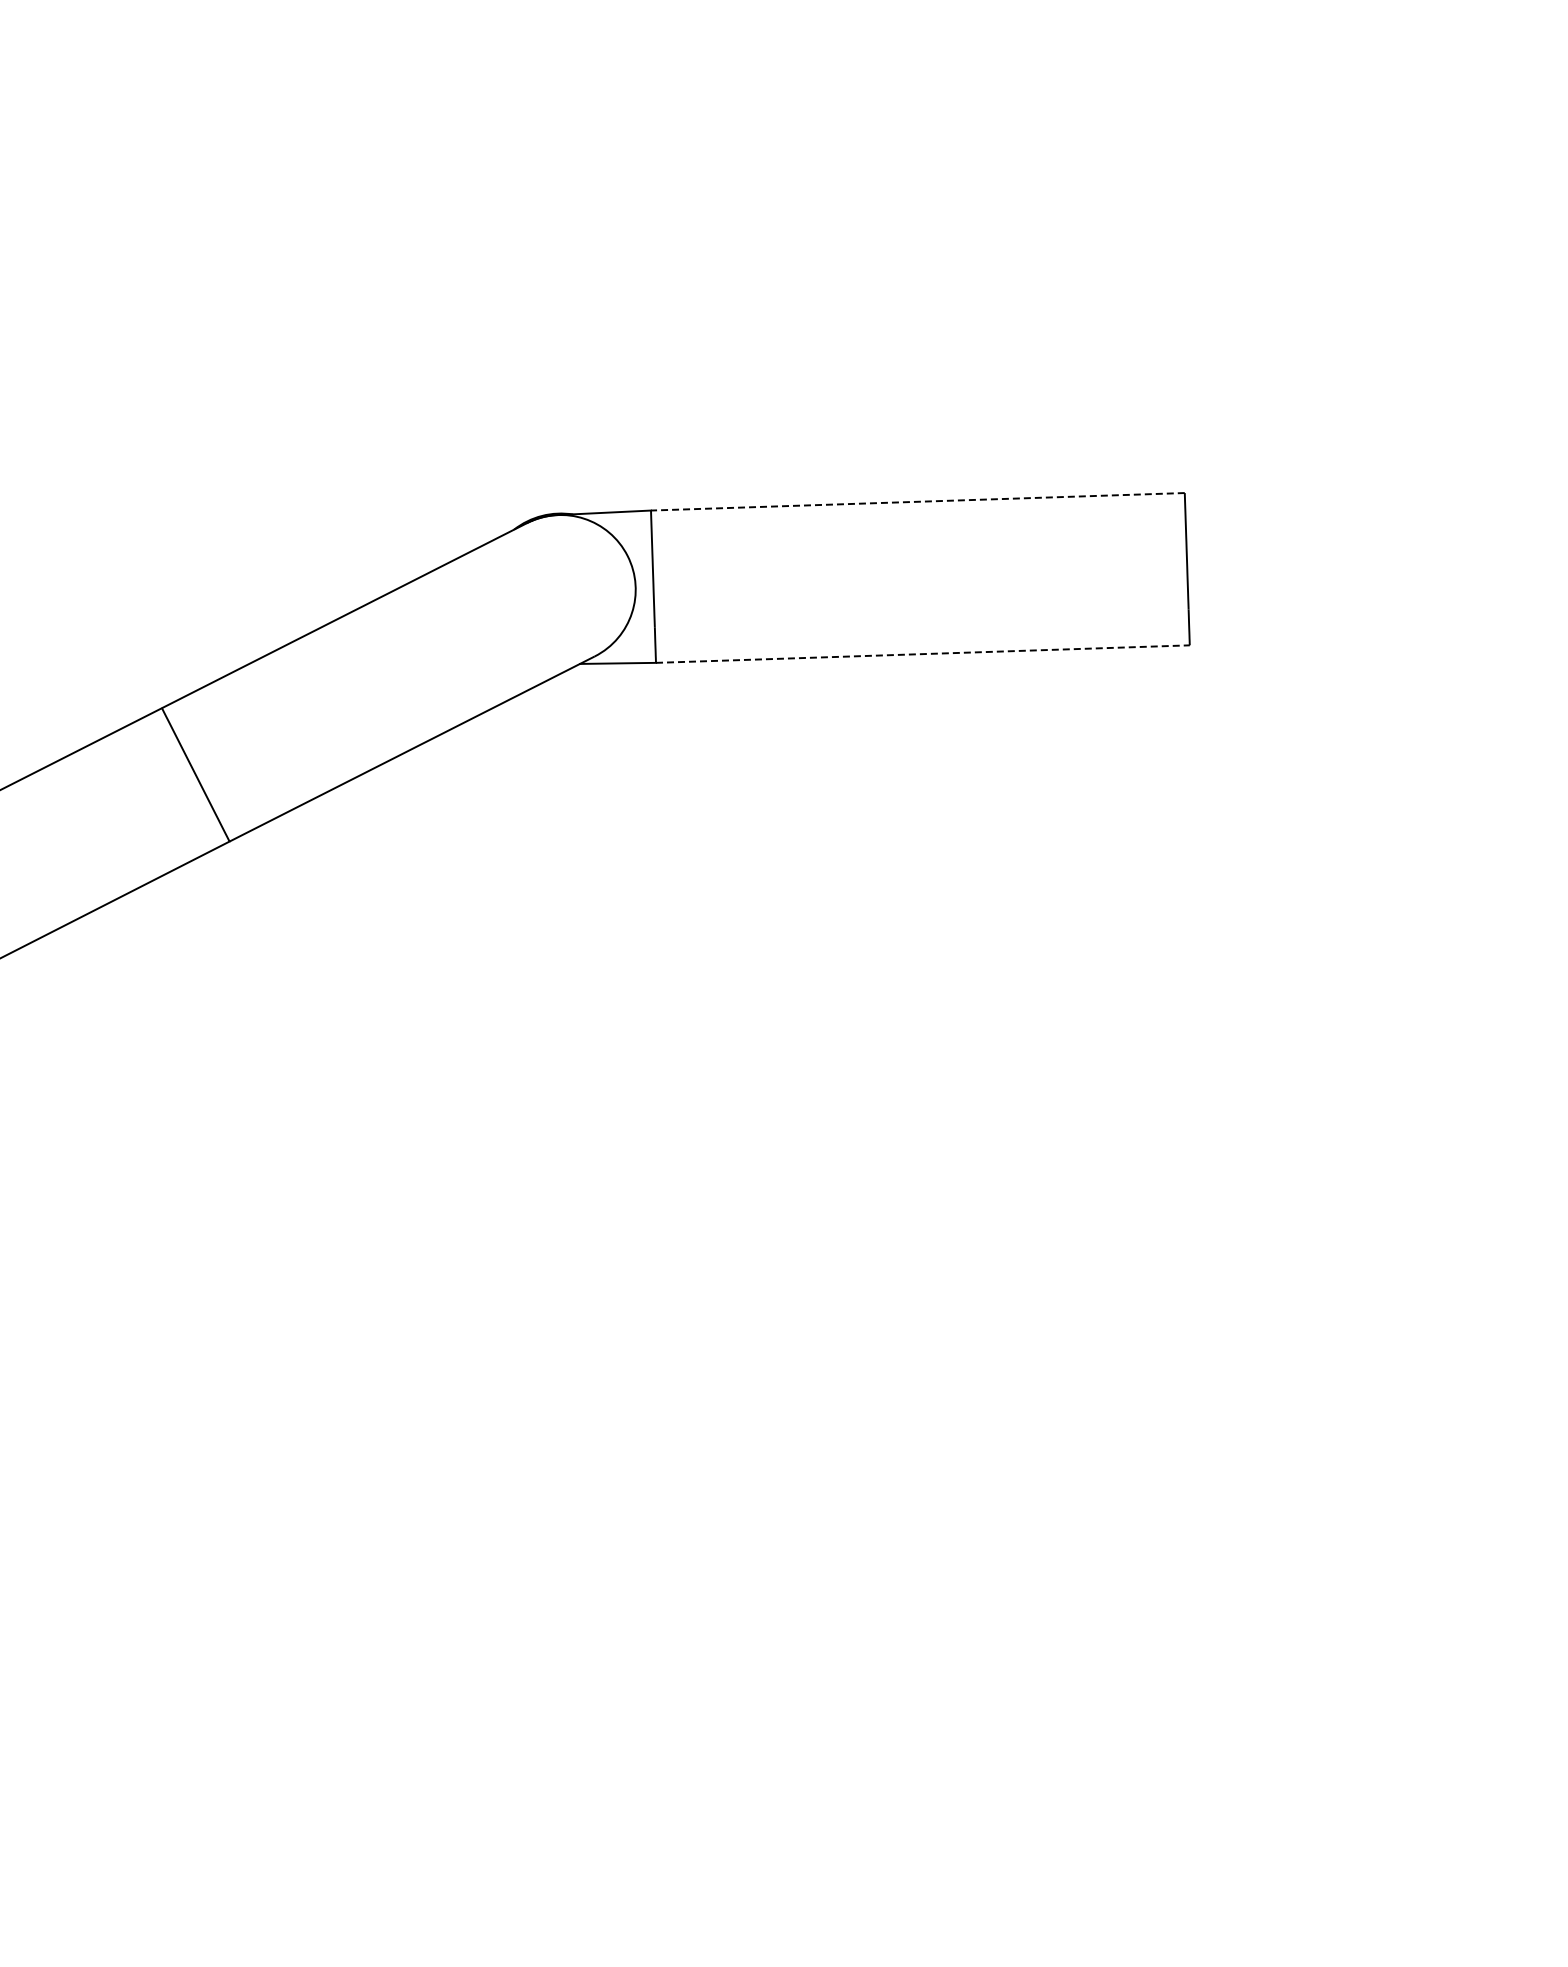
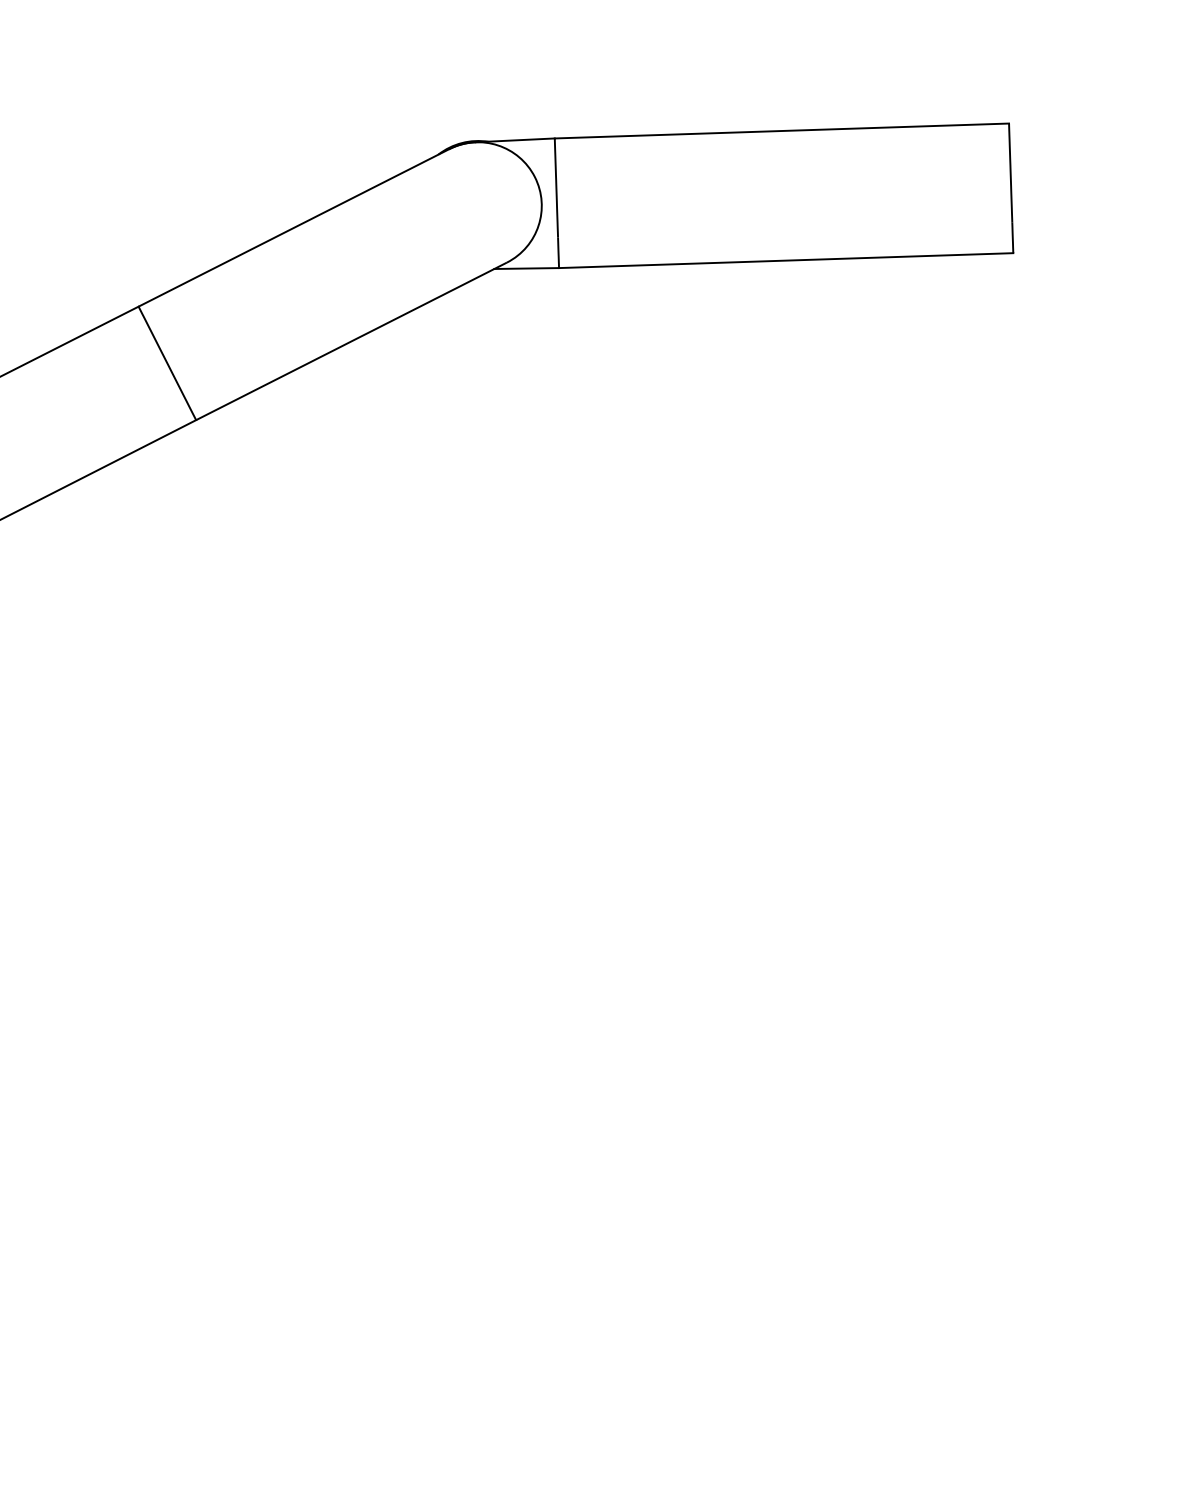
line: (917, 501) -> (781, 130), dashed -> solid
line: (923, 654) -> (786, 260), dashed -> solid

